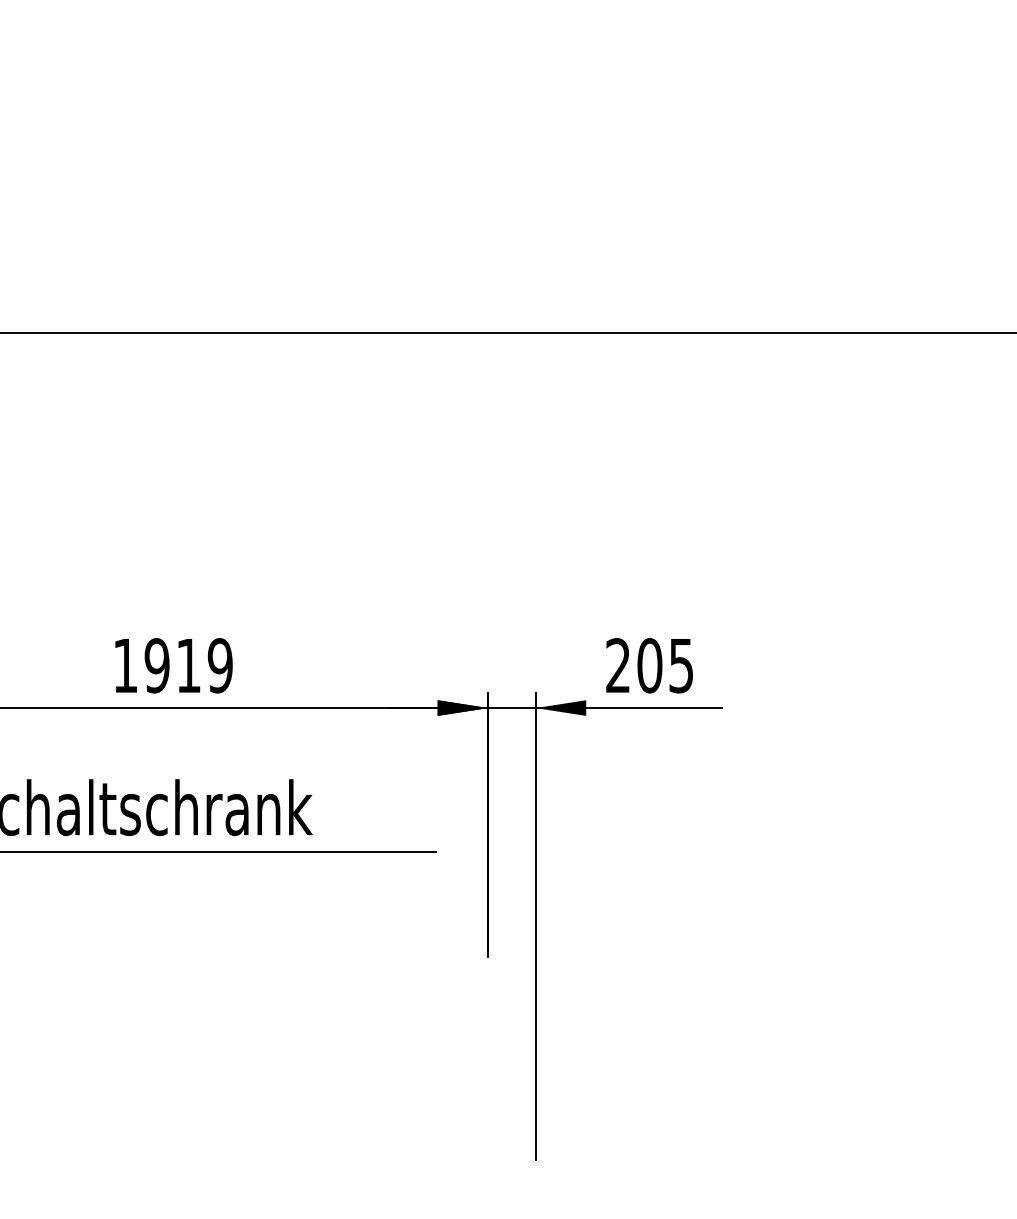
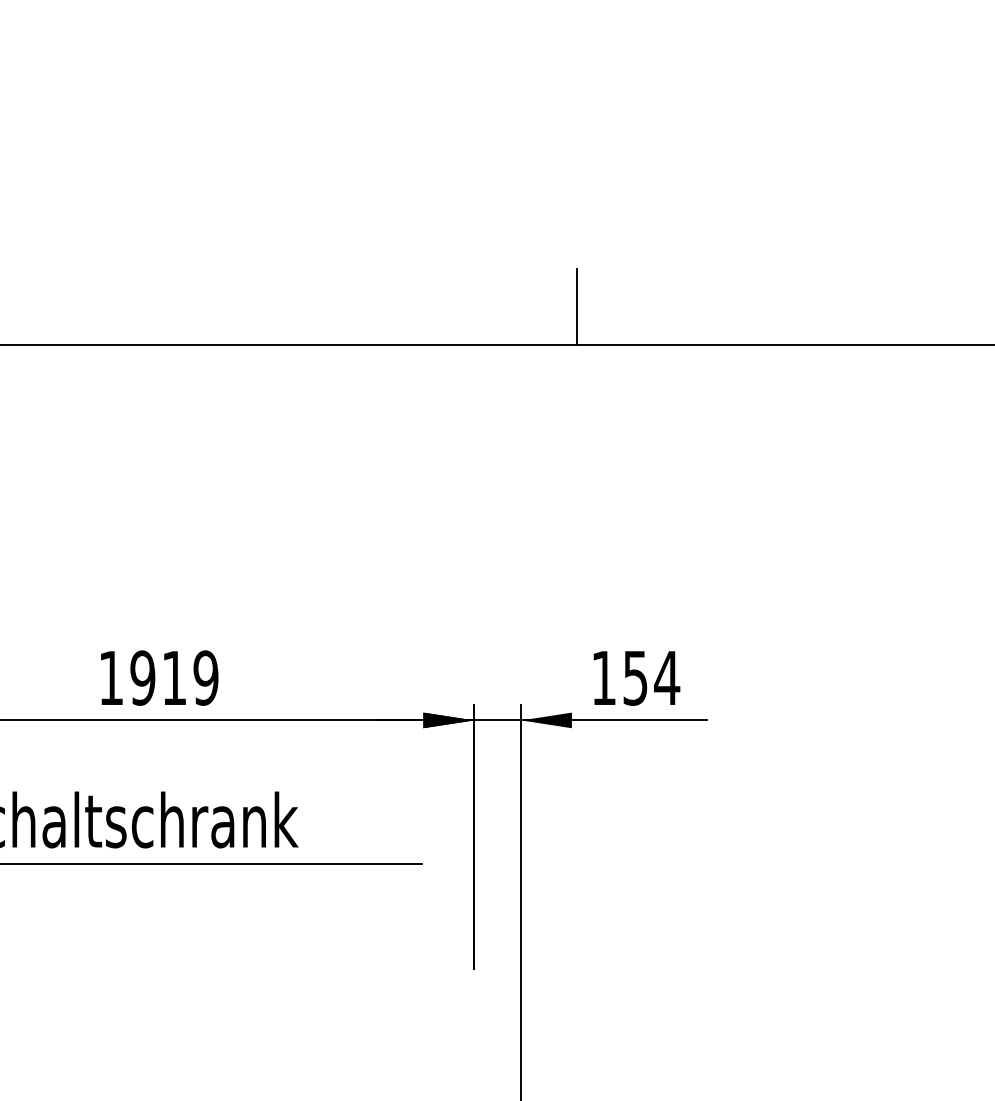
line: (591, 294) -> (577, 306), added
text: (650, 665) -> (636, 677), 205 -> 154

